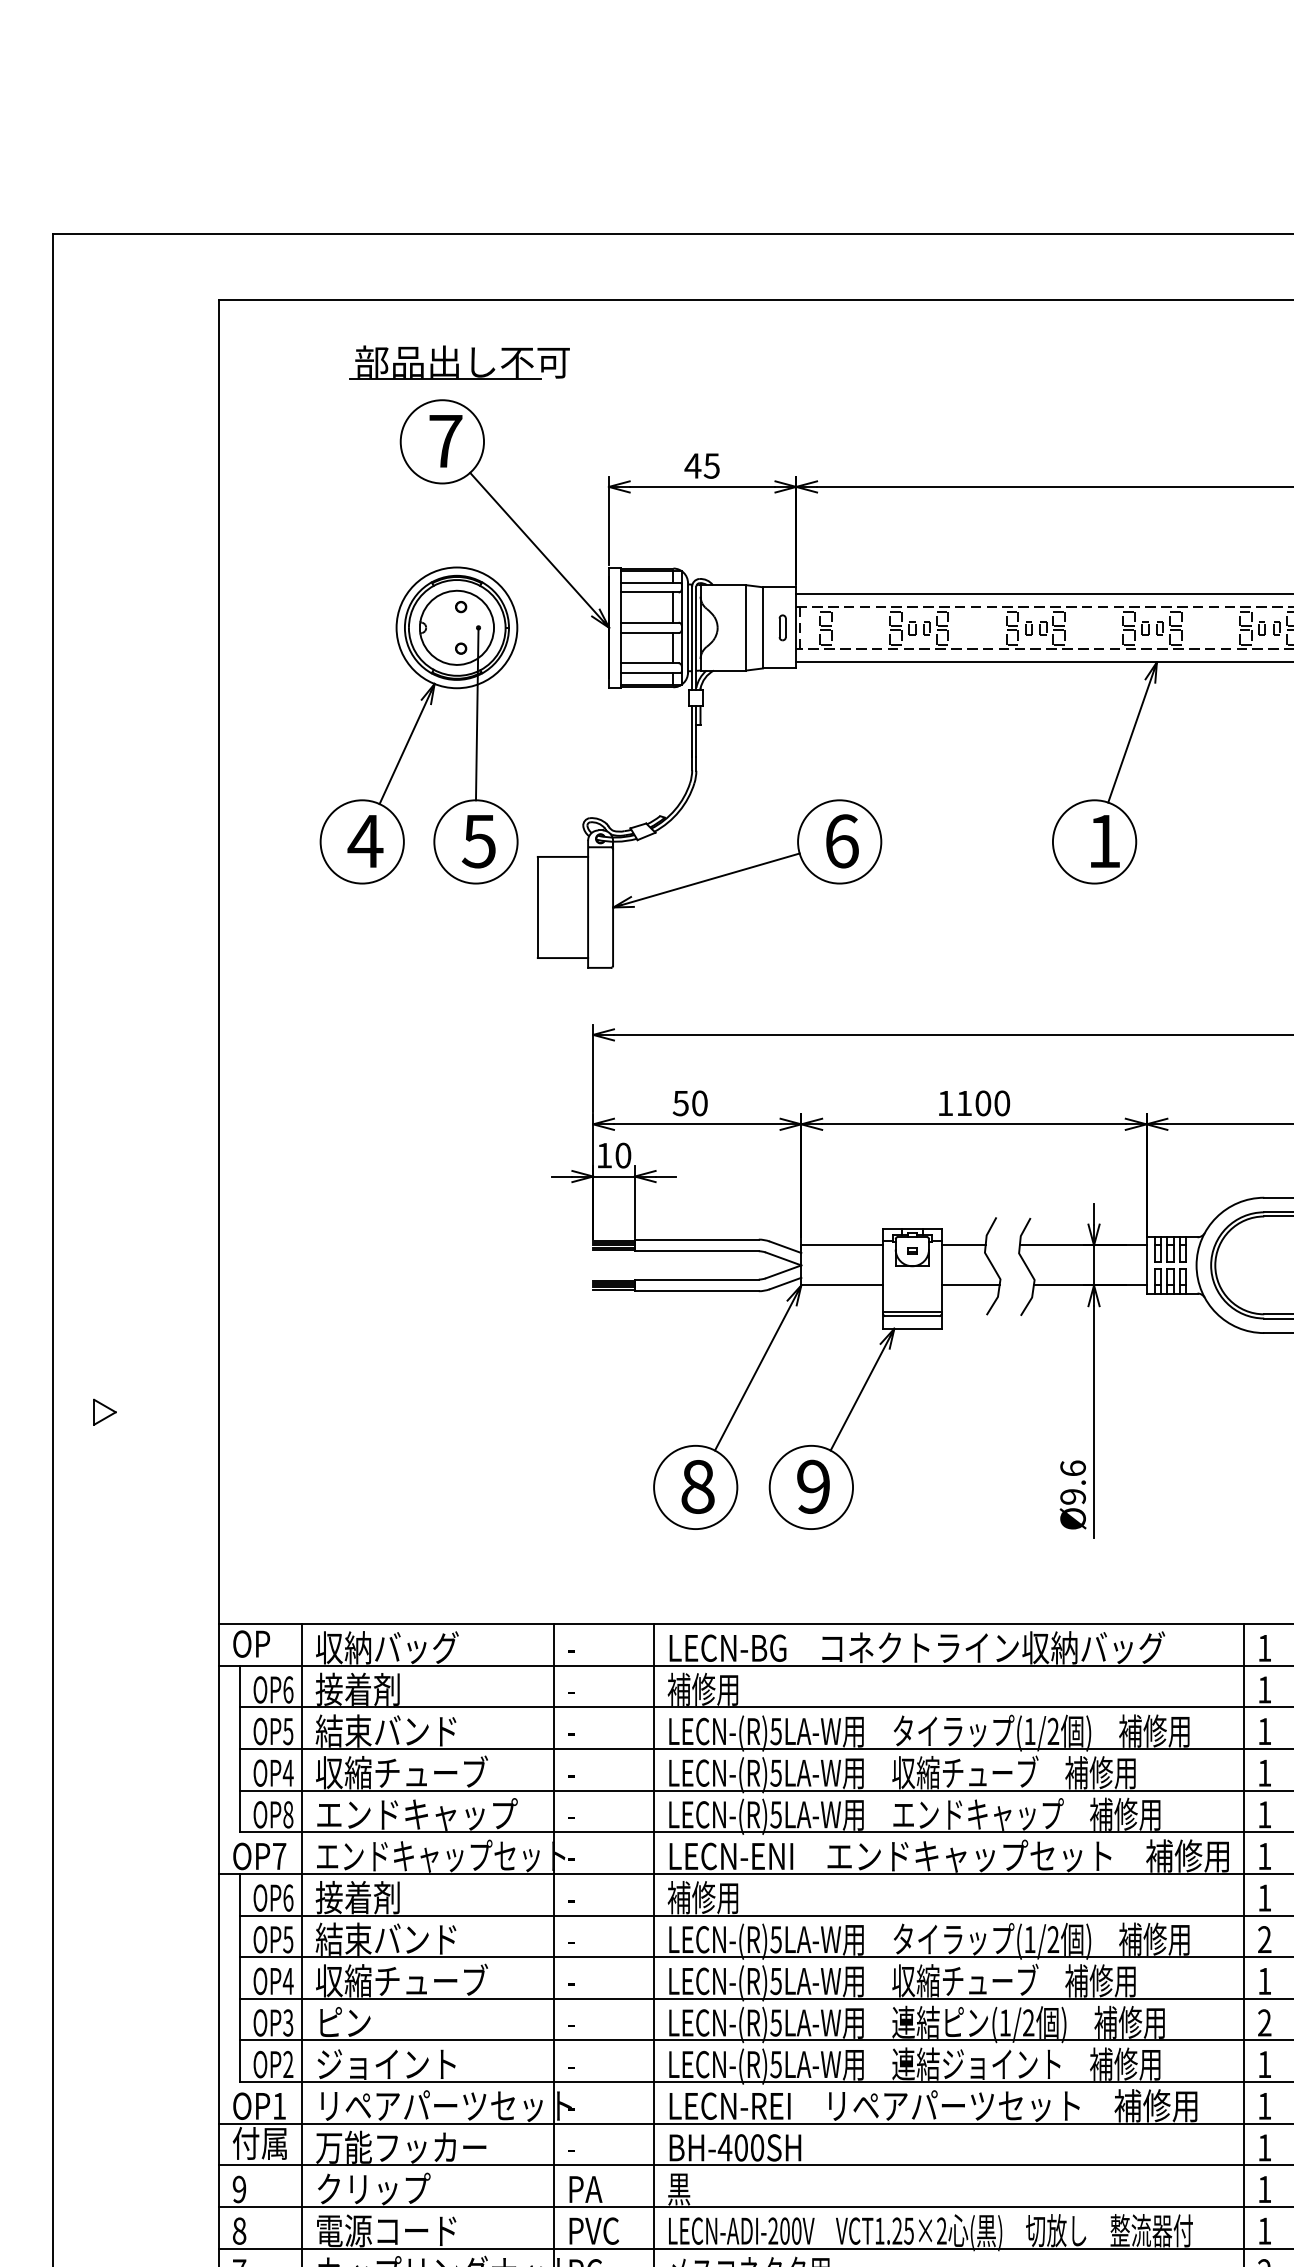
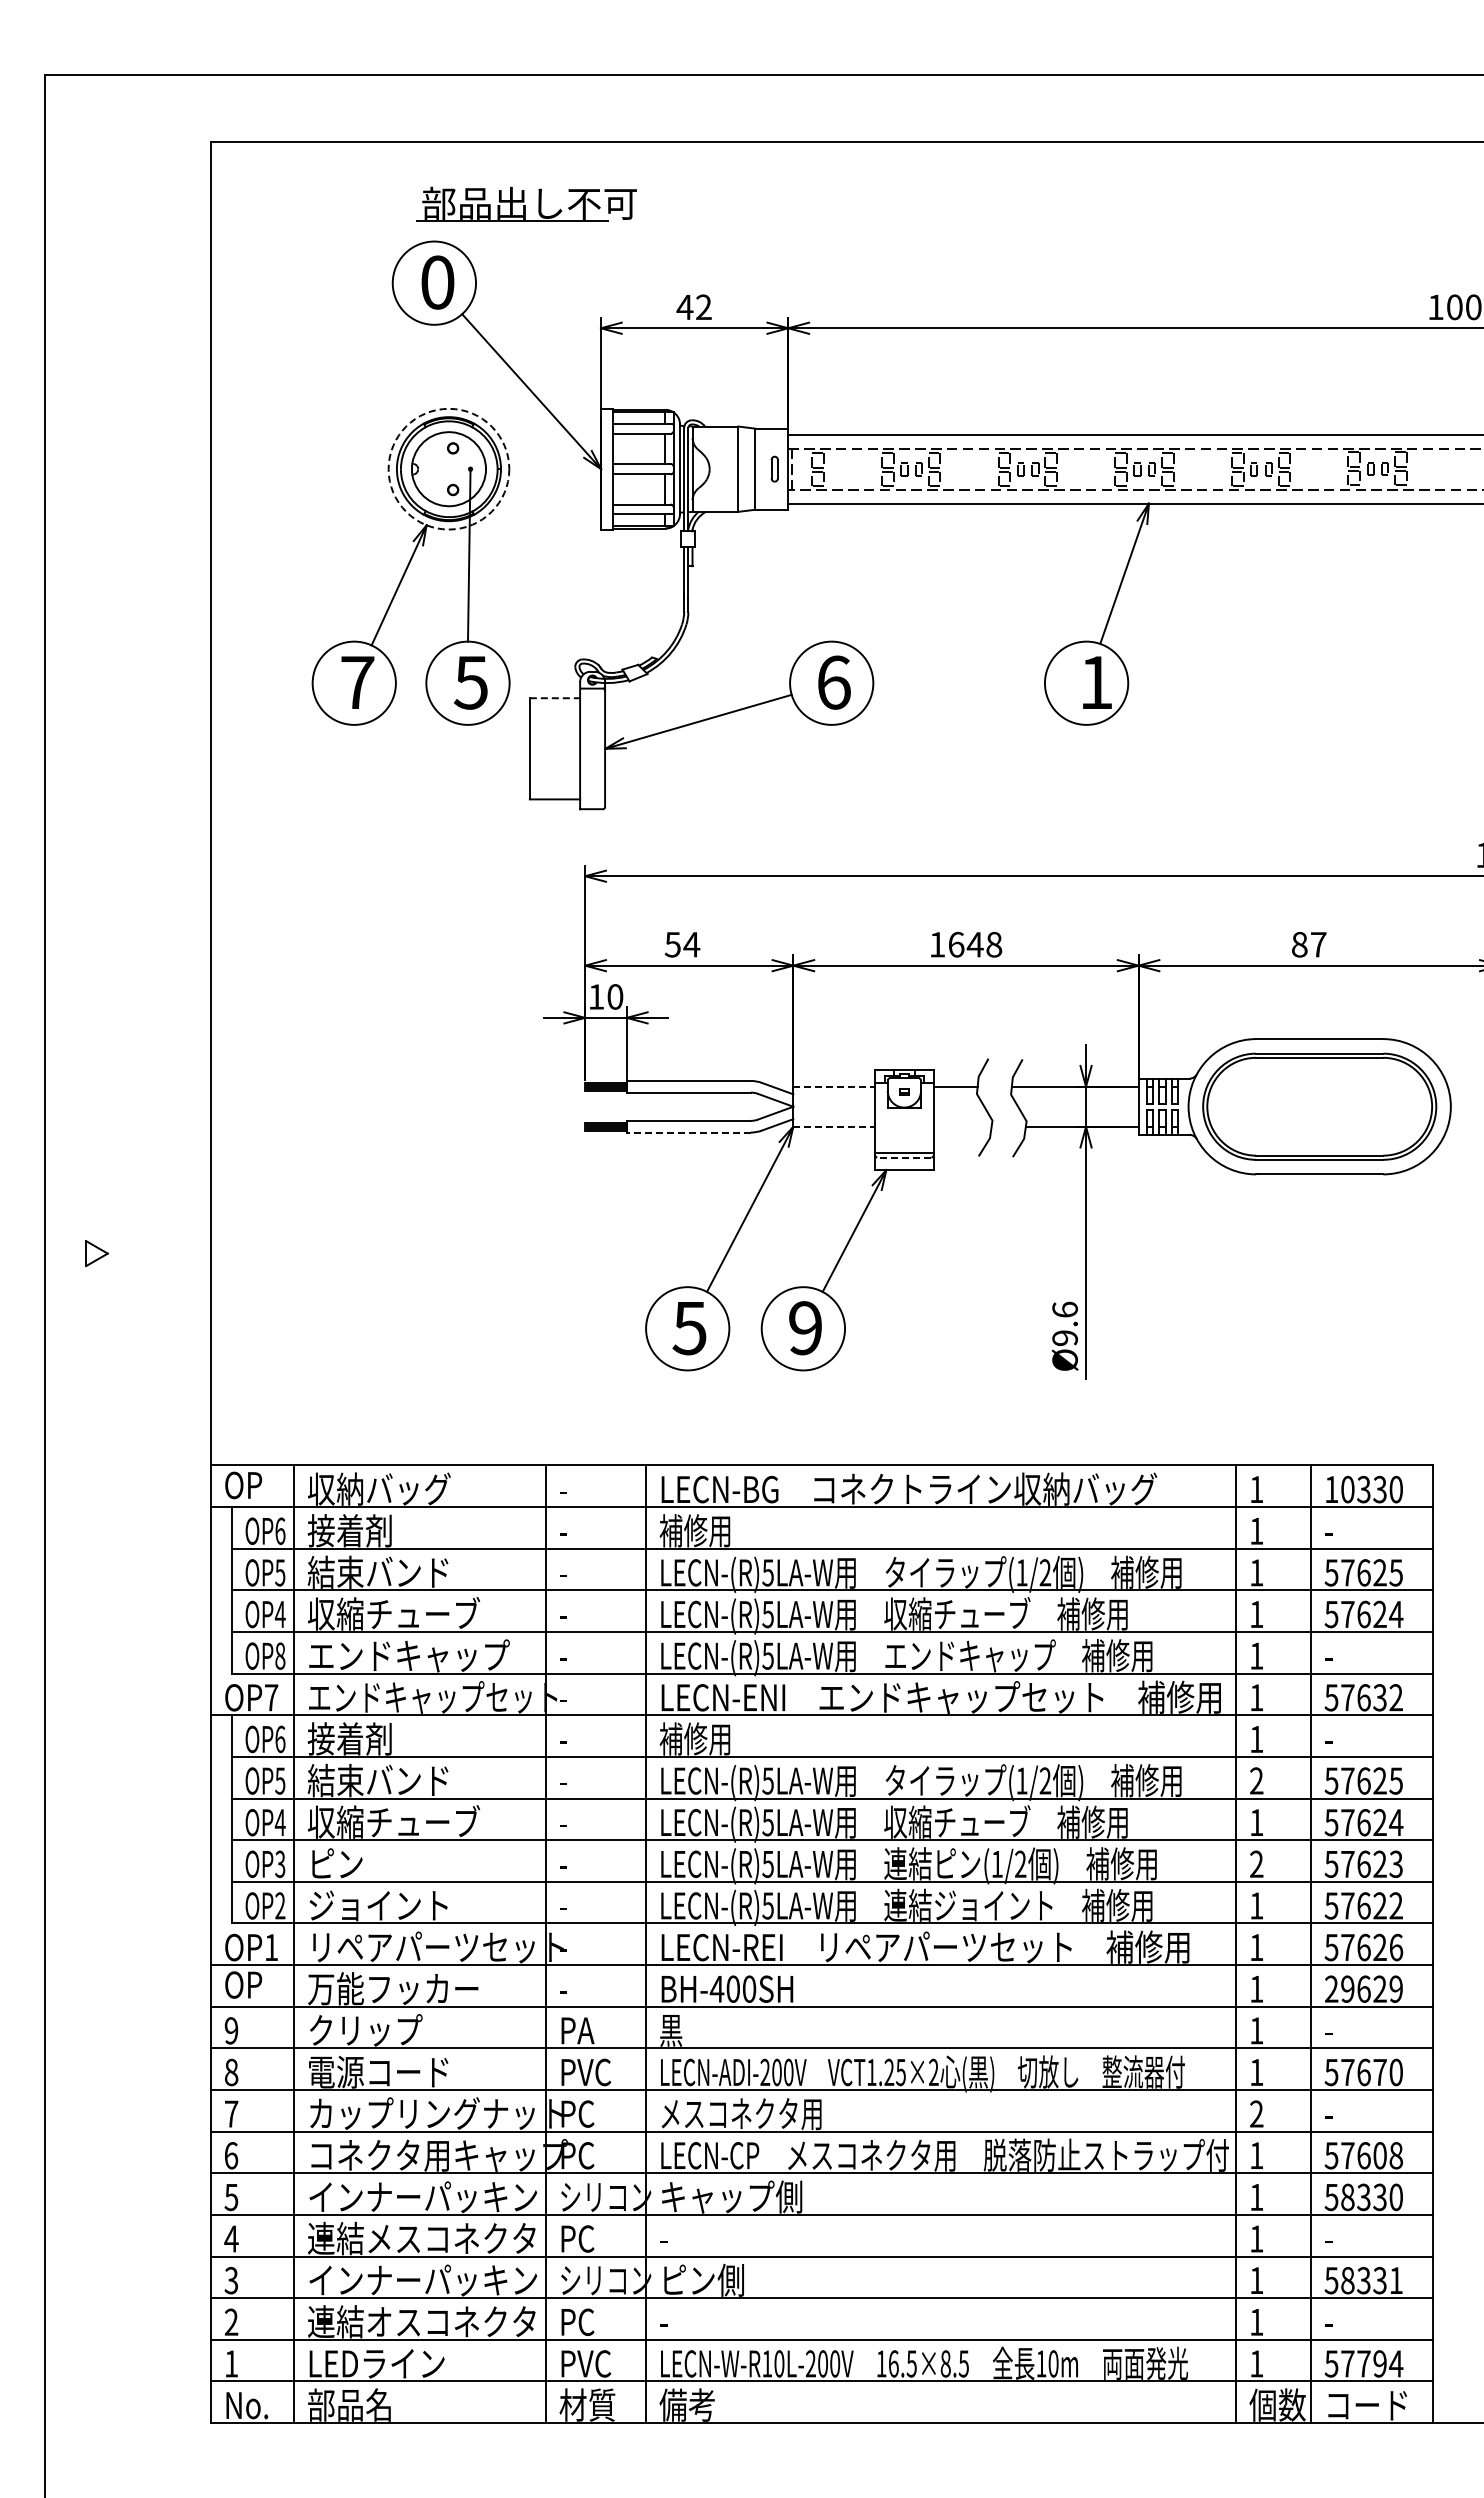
part: (459, 362) -> (526, 203), moved
text: (445, 441) -> (437, 282), 7 -> 0
text: (711, 466) -> (703, 307), 45 -> 42
circle: (456, 627) -> (448, 468), solid -> dashed
text: (365, 841) -> (357, 682), 4 -> 7
line: (563, 857) -> (555, 698), solid -> dashed
text: (699, 1103) -> (691, 944), 50 -> 54
text: (983, 1103) -> (975, 944), 1100 -> 1648
line: (842, 1245) -> (834, 1086), solid -> dashed
line: (842, 1285) -> (834, 1126), solid -> dashed
line: (970, 1285) -> (962, 1126), removed
line: (696, 1291) -> (688, 1132), solid -> dashed
line: (911, 1316) -> (903, 1157), solid -> dashed
text: (697, 1487) -> (689, 1328), 8 -> 5
text: (259, 2143) -> (251, 1984), 付属 -> OP

